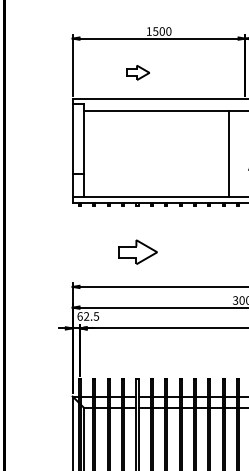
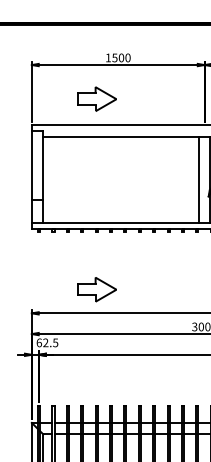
part: (137, 72) -> (96, 98), size x1.67
line: (228, 153) -> (198, 179), moved
part: (137, 251) -> (96, 288), moved

